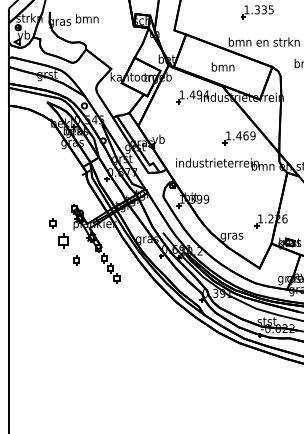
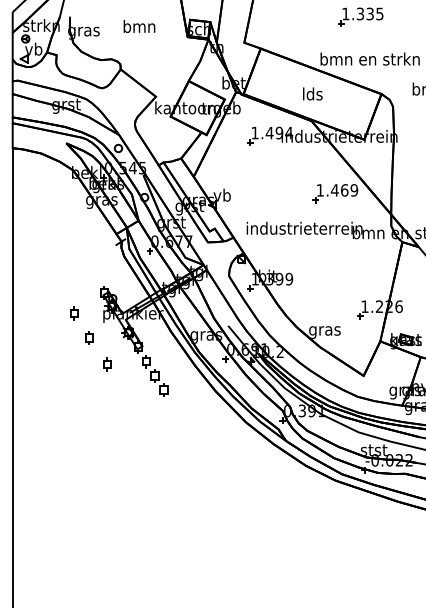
text: (87, 18) -> (139, 26), moved
text: (223, 66) -> (312, 93), bmn -> lds
part: (63, 240) -> (89, 337), size x0.62

